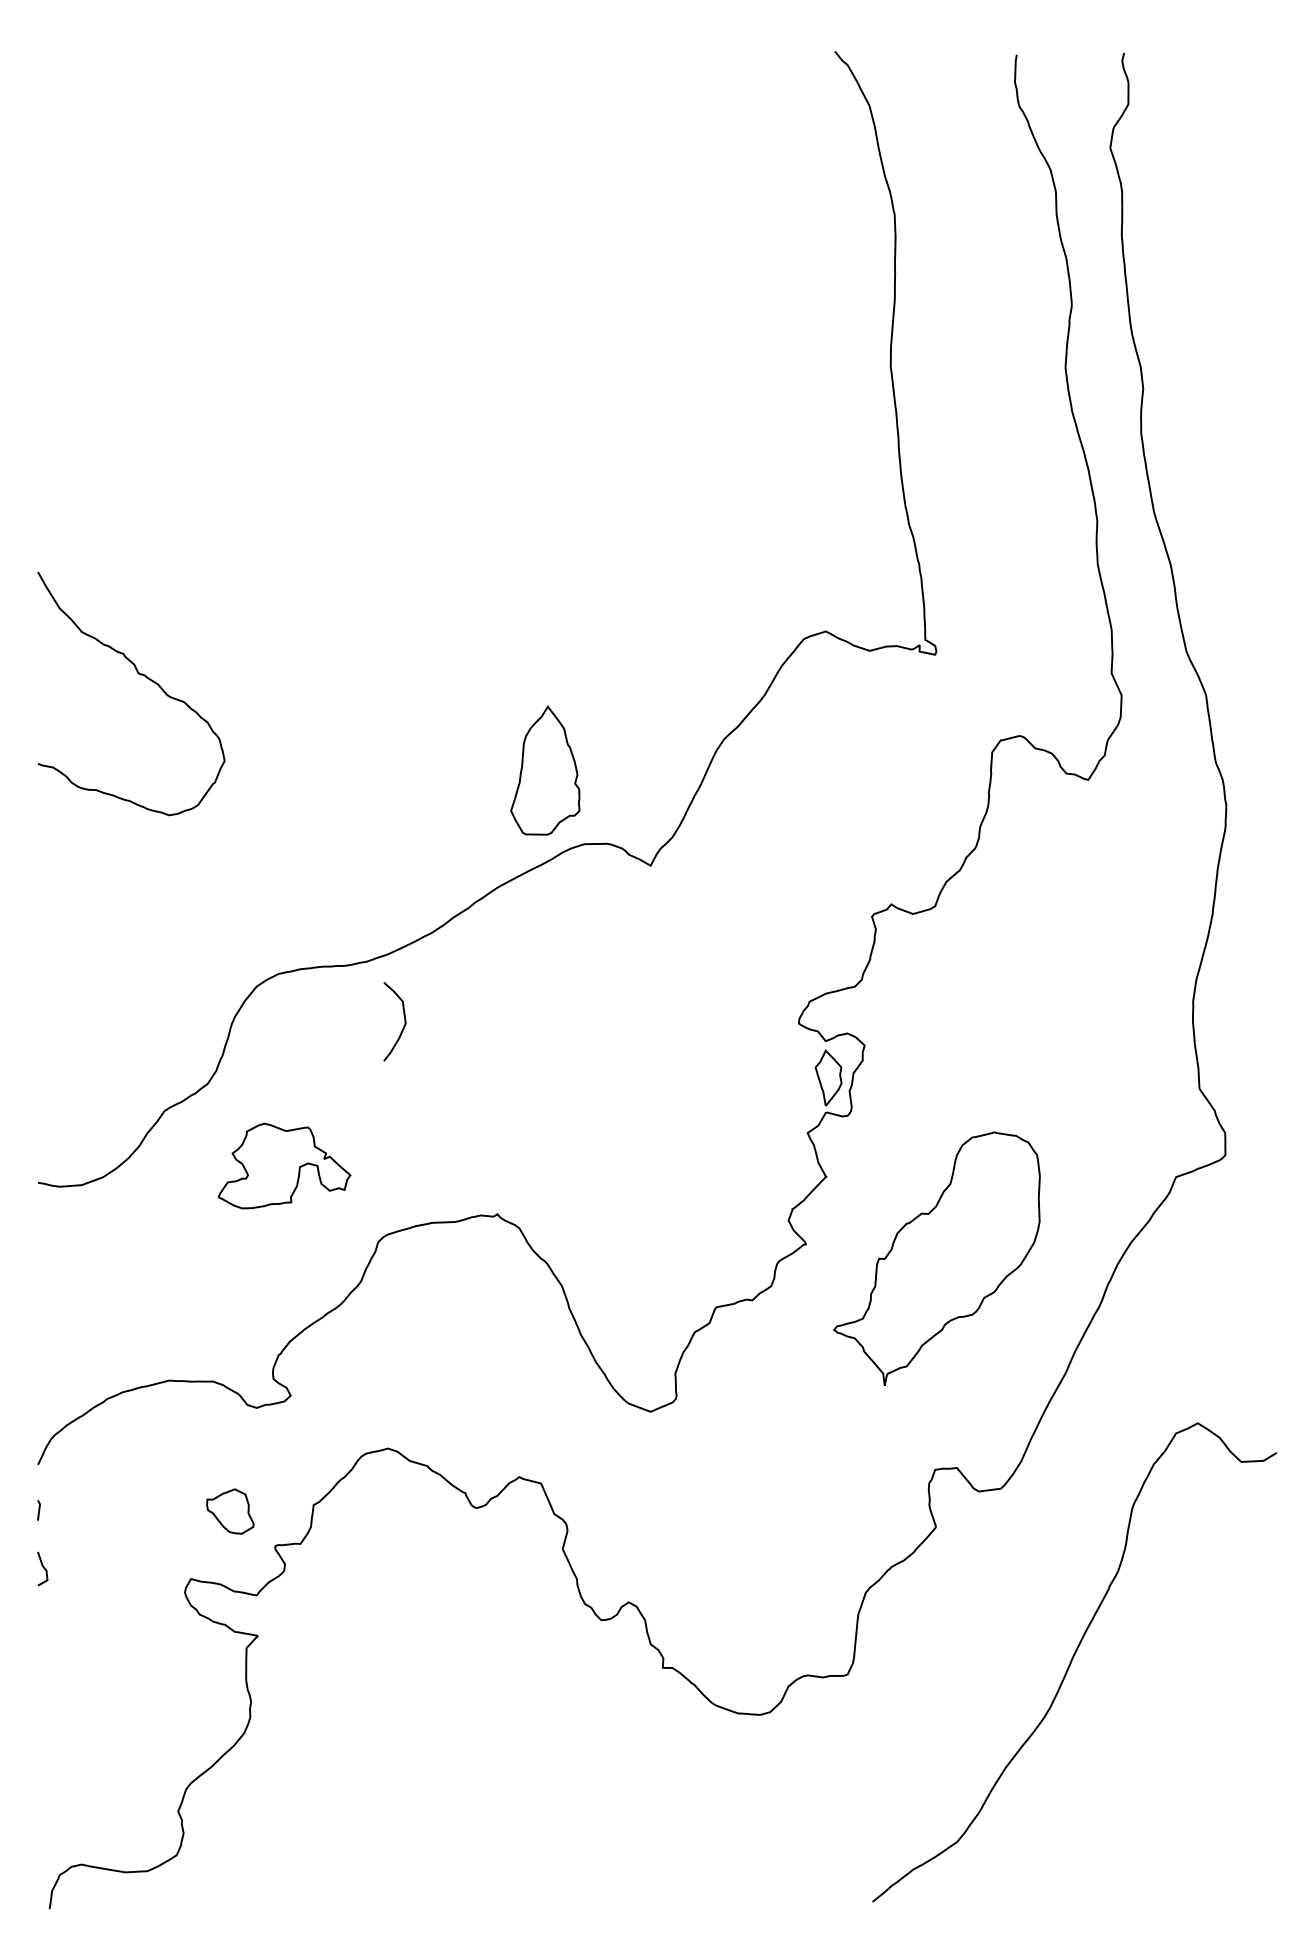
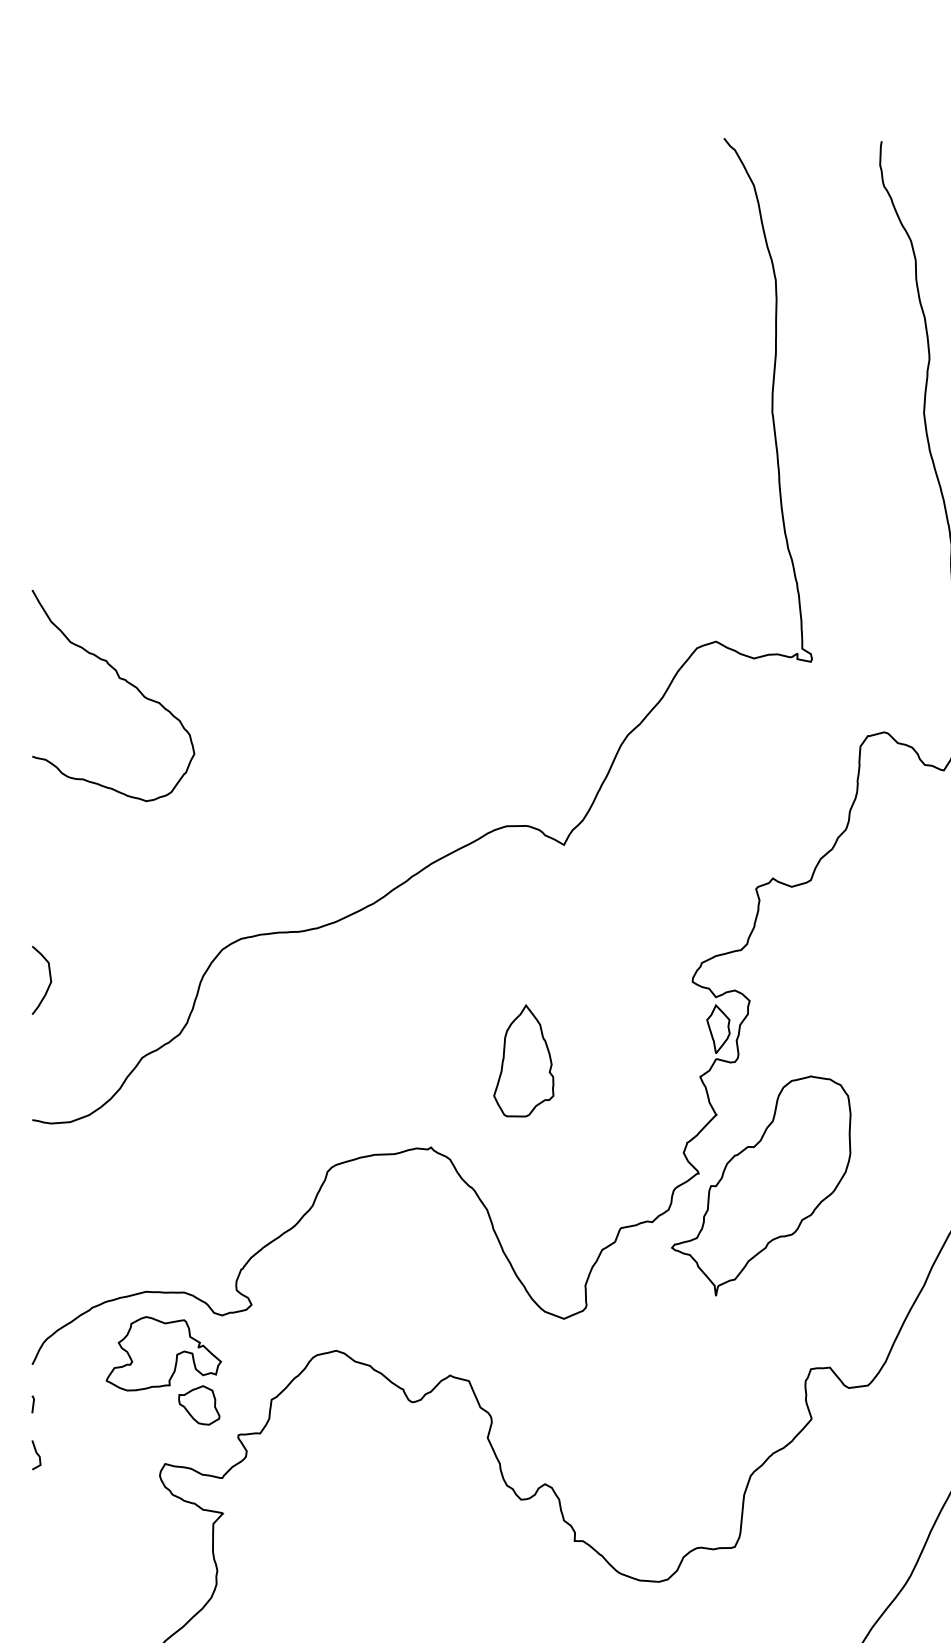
part: (545, 770) -> (523, 1060), moved
curve: (403, 1025) -> (49, 983), moved
part: (284, 1165) -> (163, 1353), moved
part: (936, 1258) -> (760, 1185), moved

